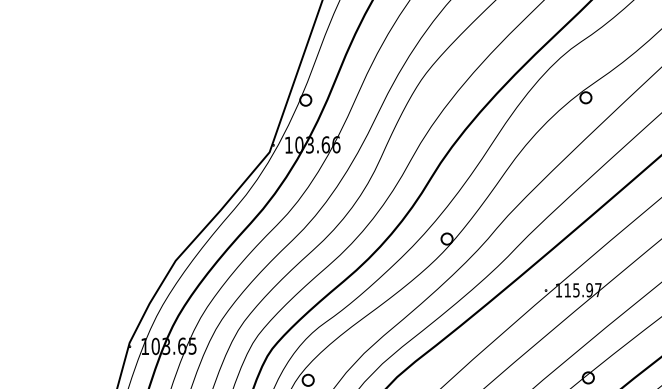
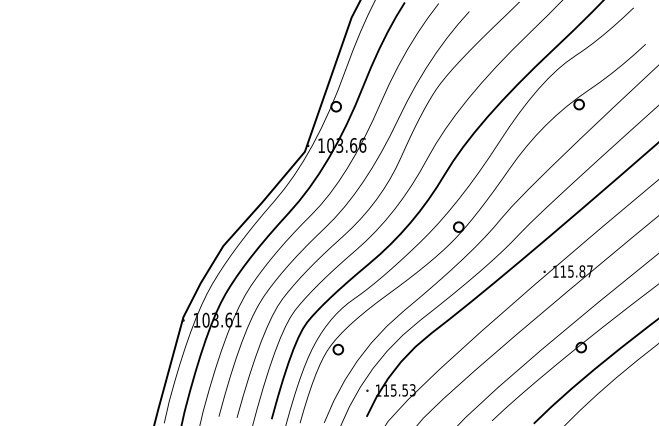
text: (589, 290) -> (582, 271), 115.97 -> 115.87
text: (191, 345) -> (237, 319), 103.65 -> 103.61

